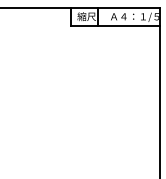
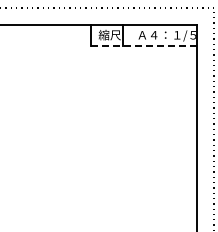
line: (115, 25) -> (144, 45), solid -> dashed

